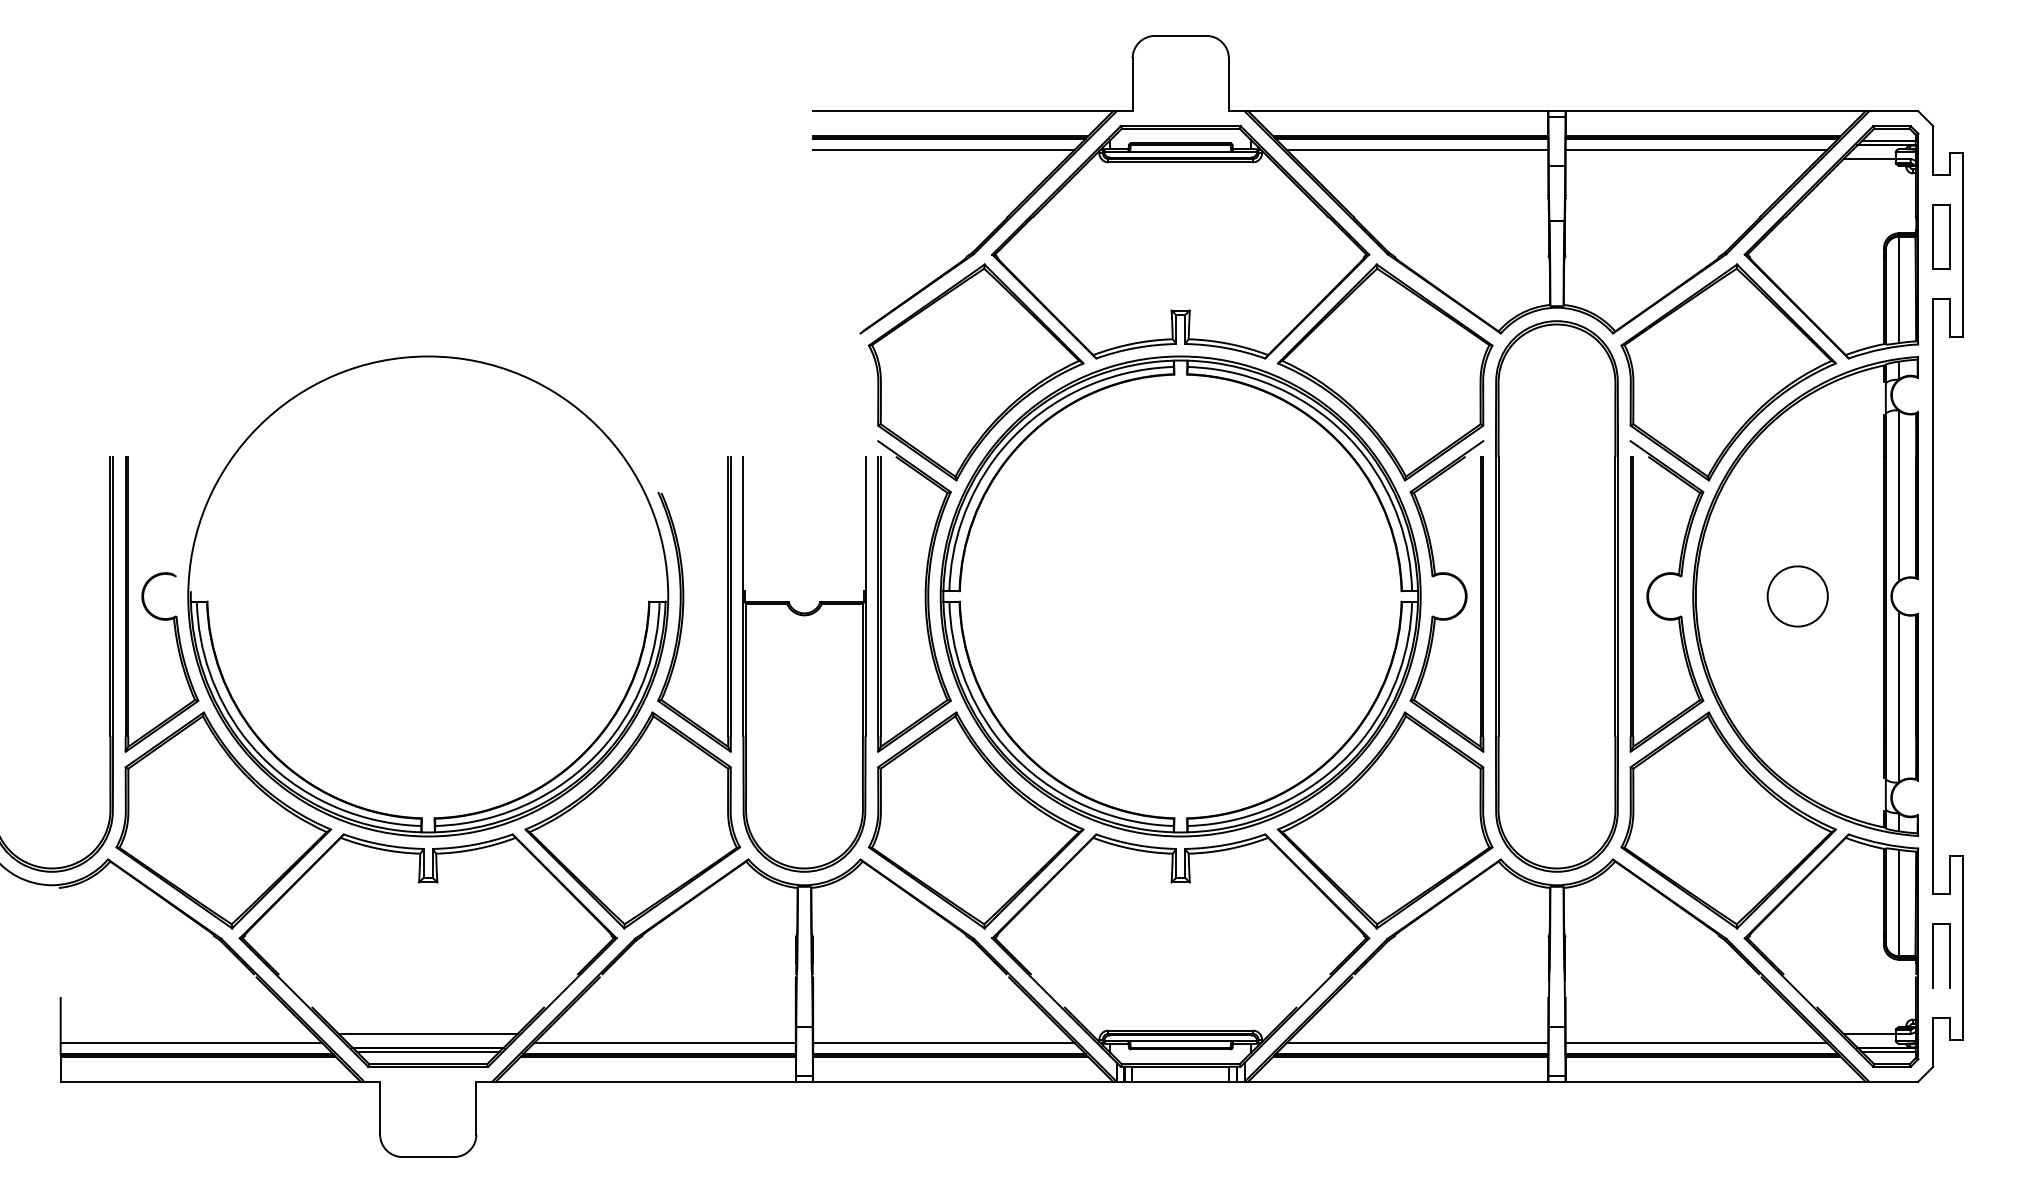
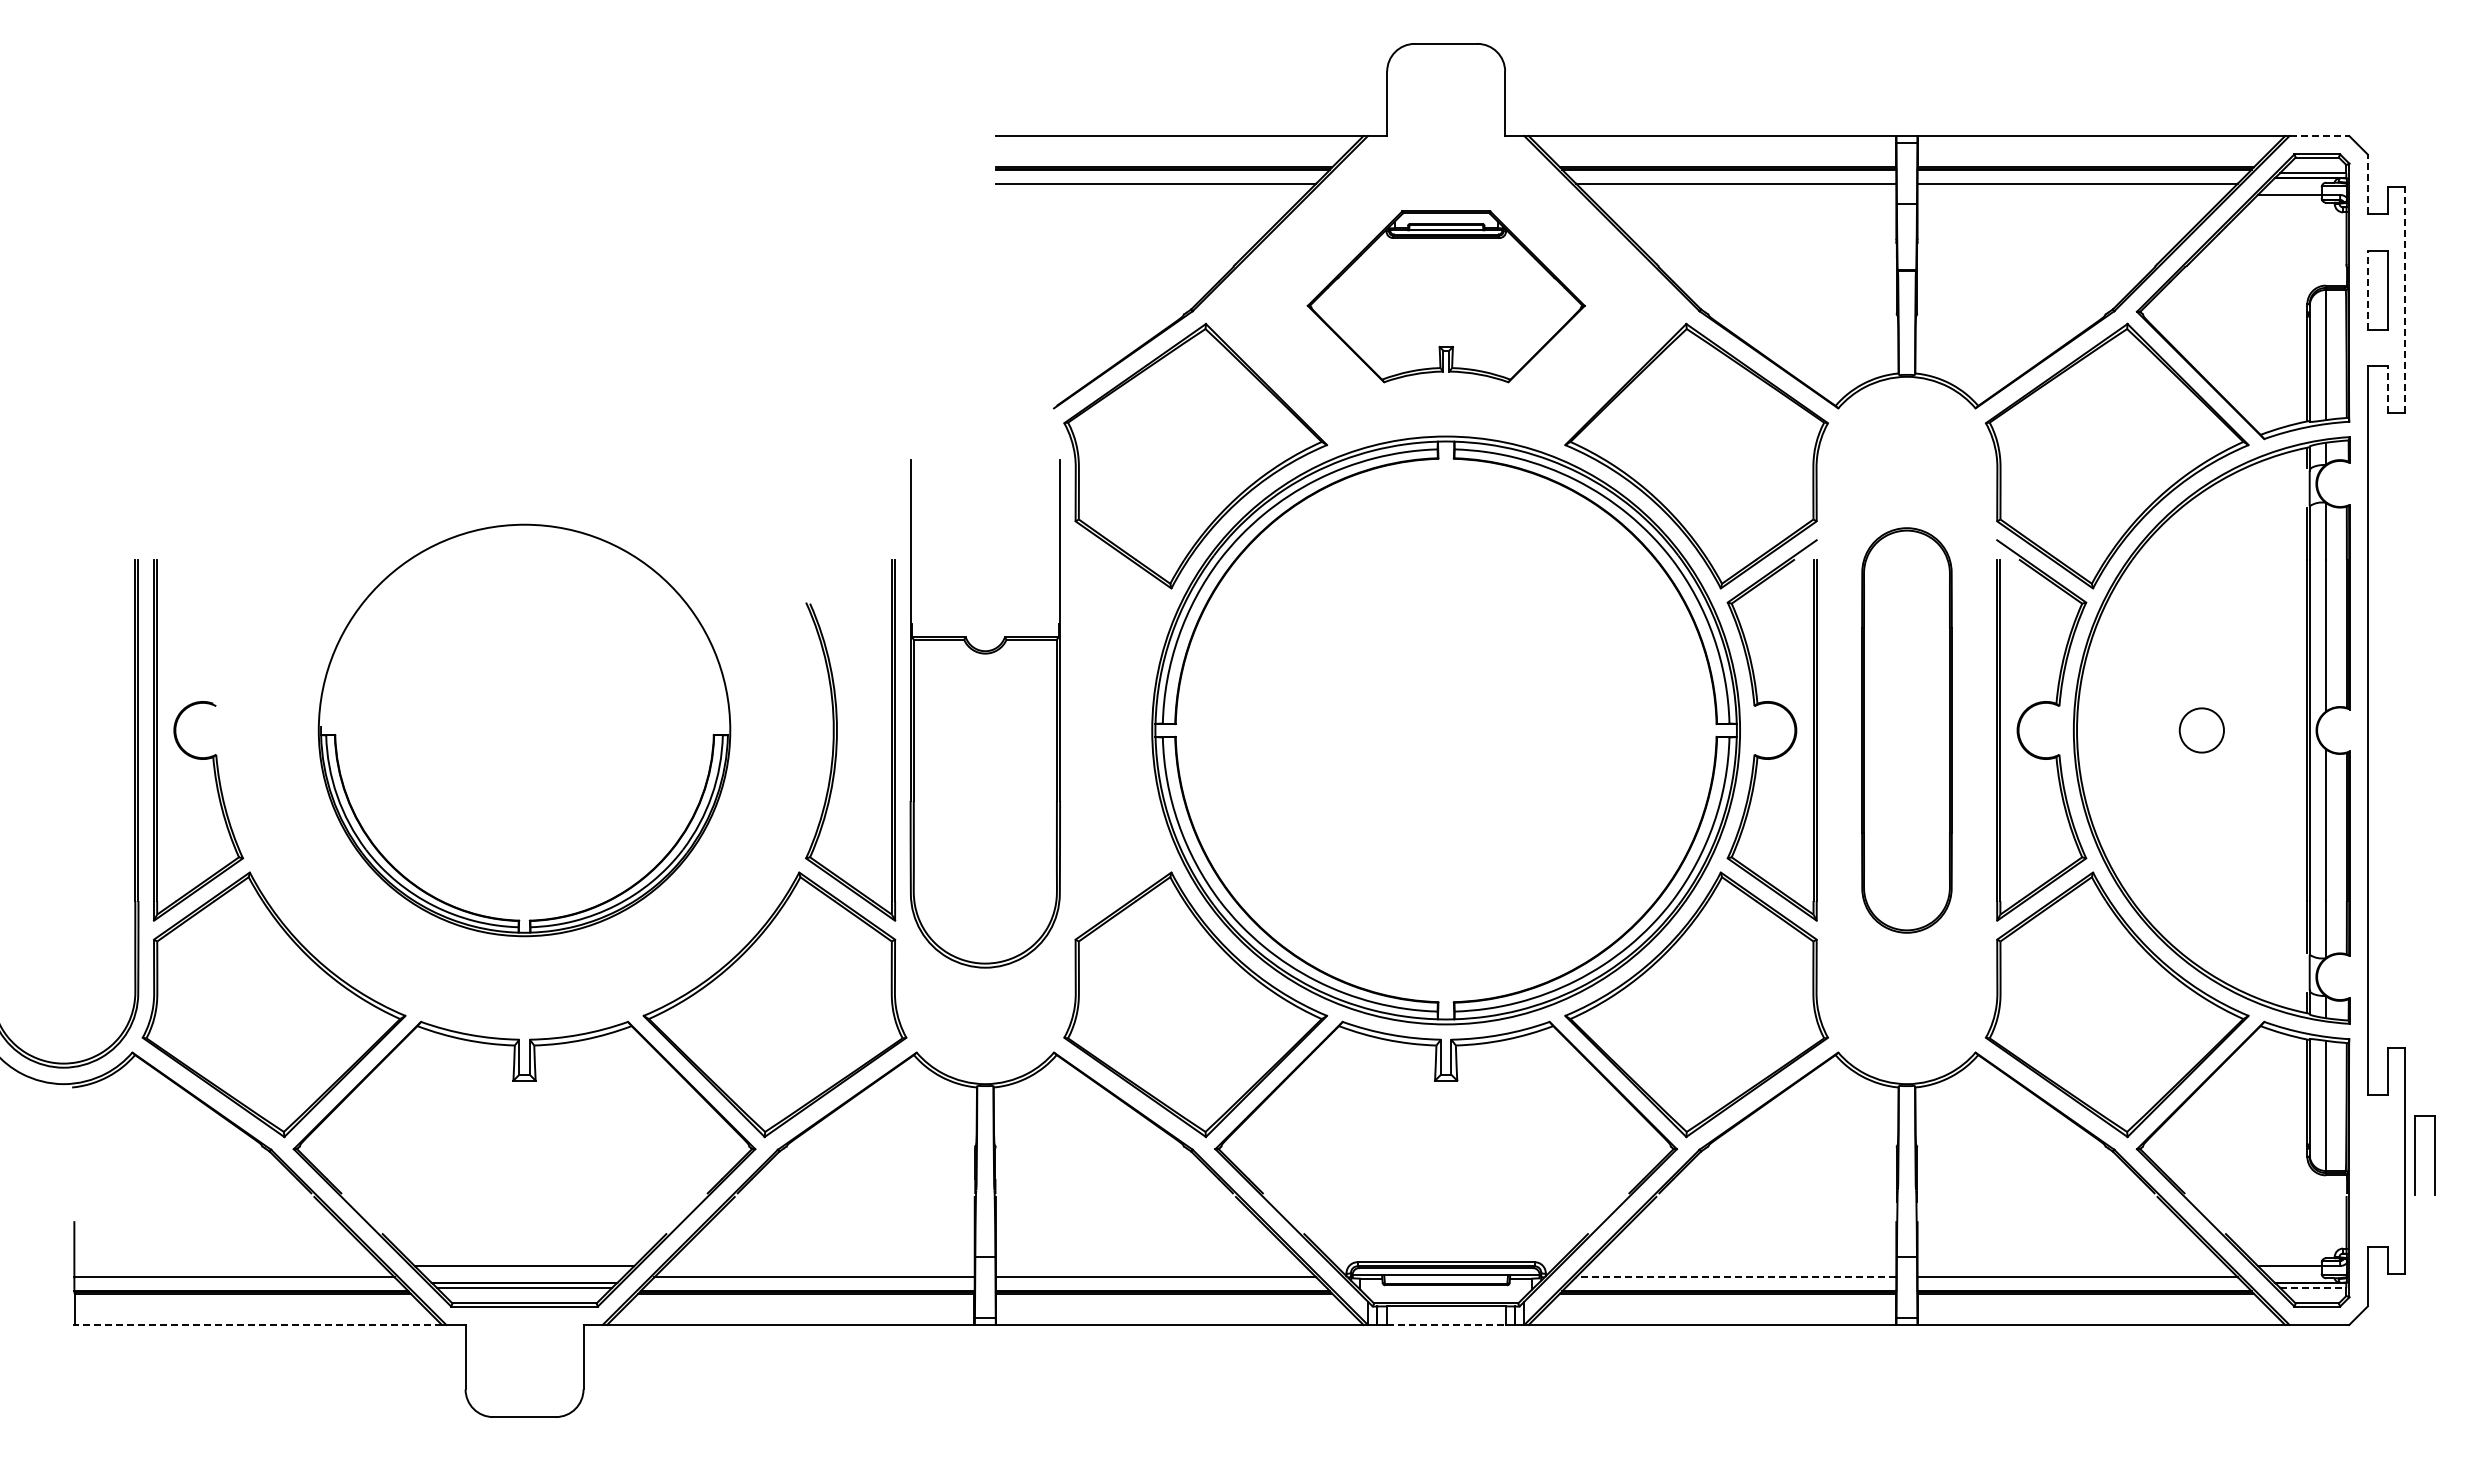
line: (1893, 111) -> (2319, 136), solid -> dashed
line: (1933, 150) -> (2367, 184), solid -> dashed
line: (1933, 236) -> (2367, 289), solid -> dashed
part: (1181, 242) -> (1446, 296), size x0.6
line: (1963, 244) -> (2404, 299), solid -> dashed
line: (1950, 318) -> (2388, 389), solid -> dashed
part: (428, 596) -> (524, 730), size x0.7
part: (924, 596) -> (1132, 730), removed
part: (1556, 596) -> (1906, 730), size x0.6
circle: (1797, 596) -> (2201, 730), size x0.6
part: (803, 664) -> (984, 713), moved
part: (1933, 955) -> (2415, 1155), moved
line: (1416, 1043) -> (1735, 1277), solid -> dashed
line: (1888, 1051) -> (2313, 1287), solid -> dashed
line: (211, 1081) -> (258, 1324), solid -> dashed
line: (1181, 1081) -> (1446, 1324), solid -> dashed

